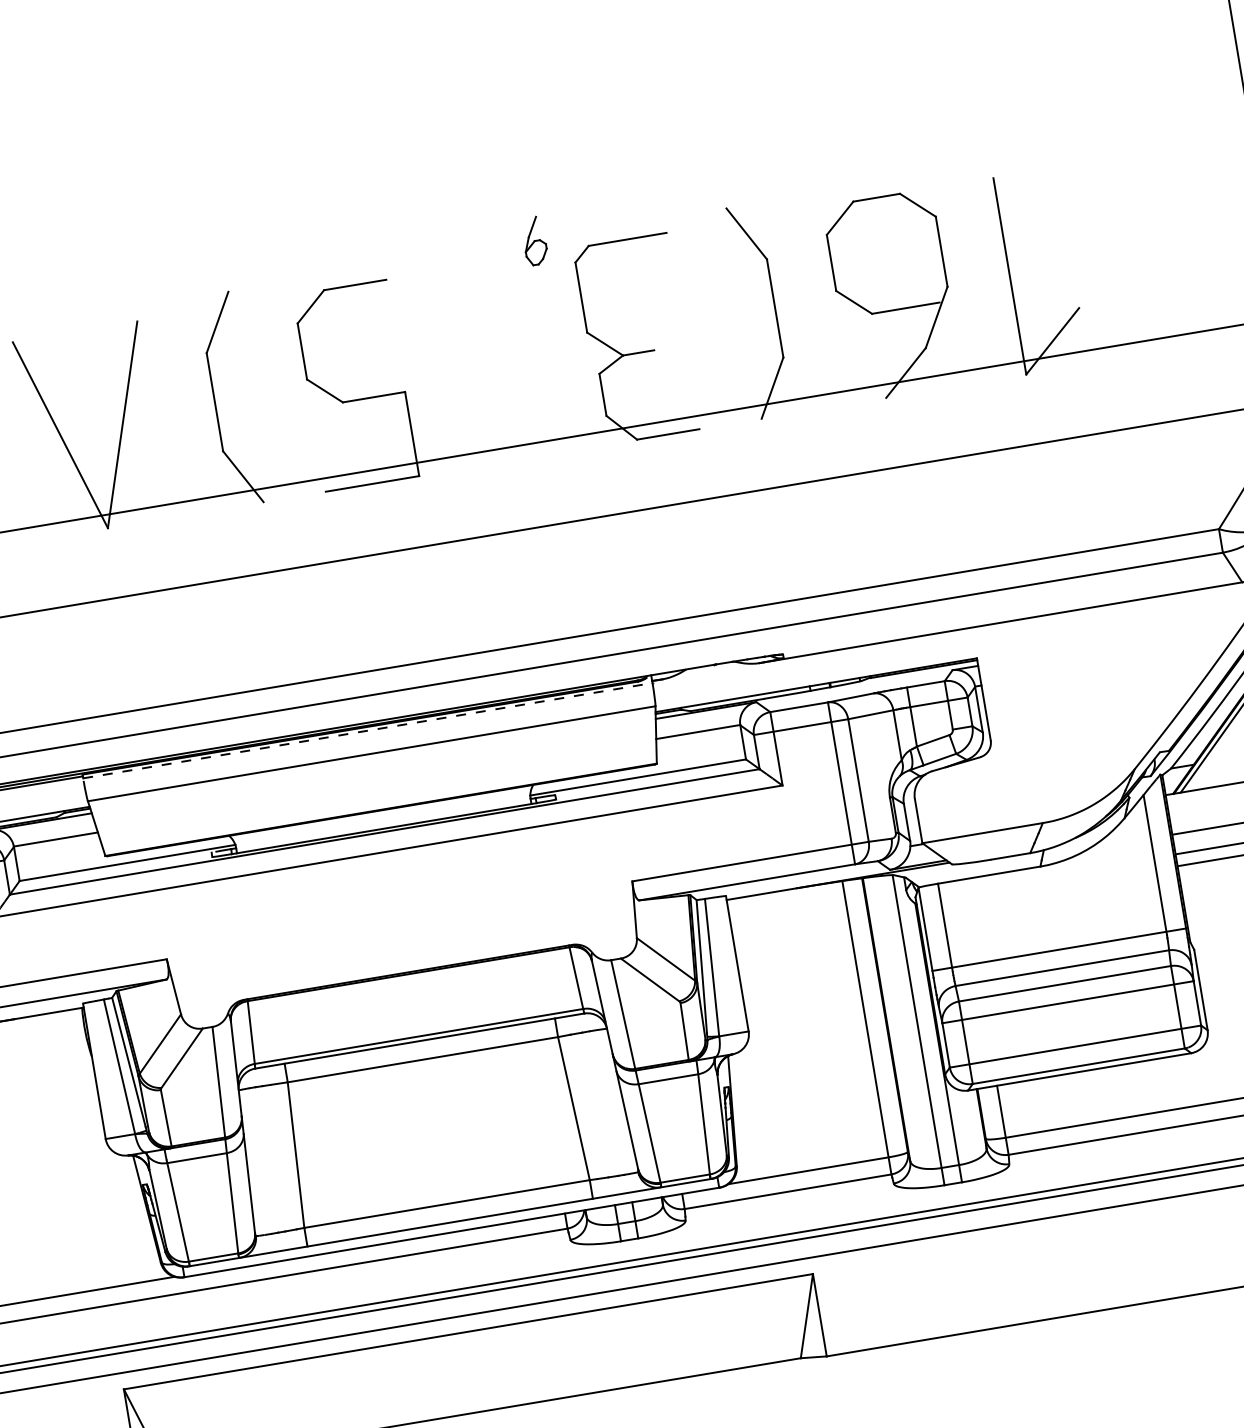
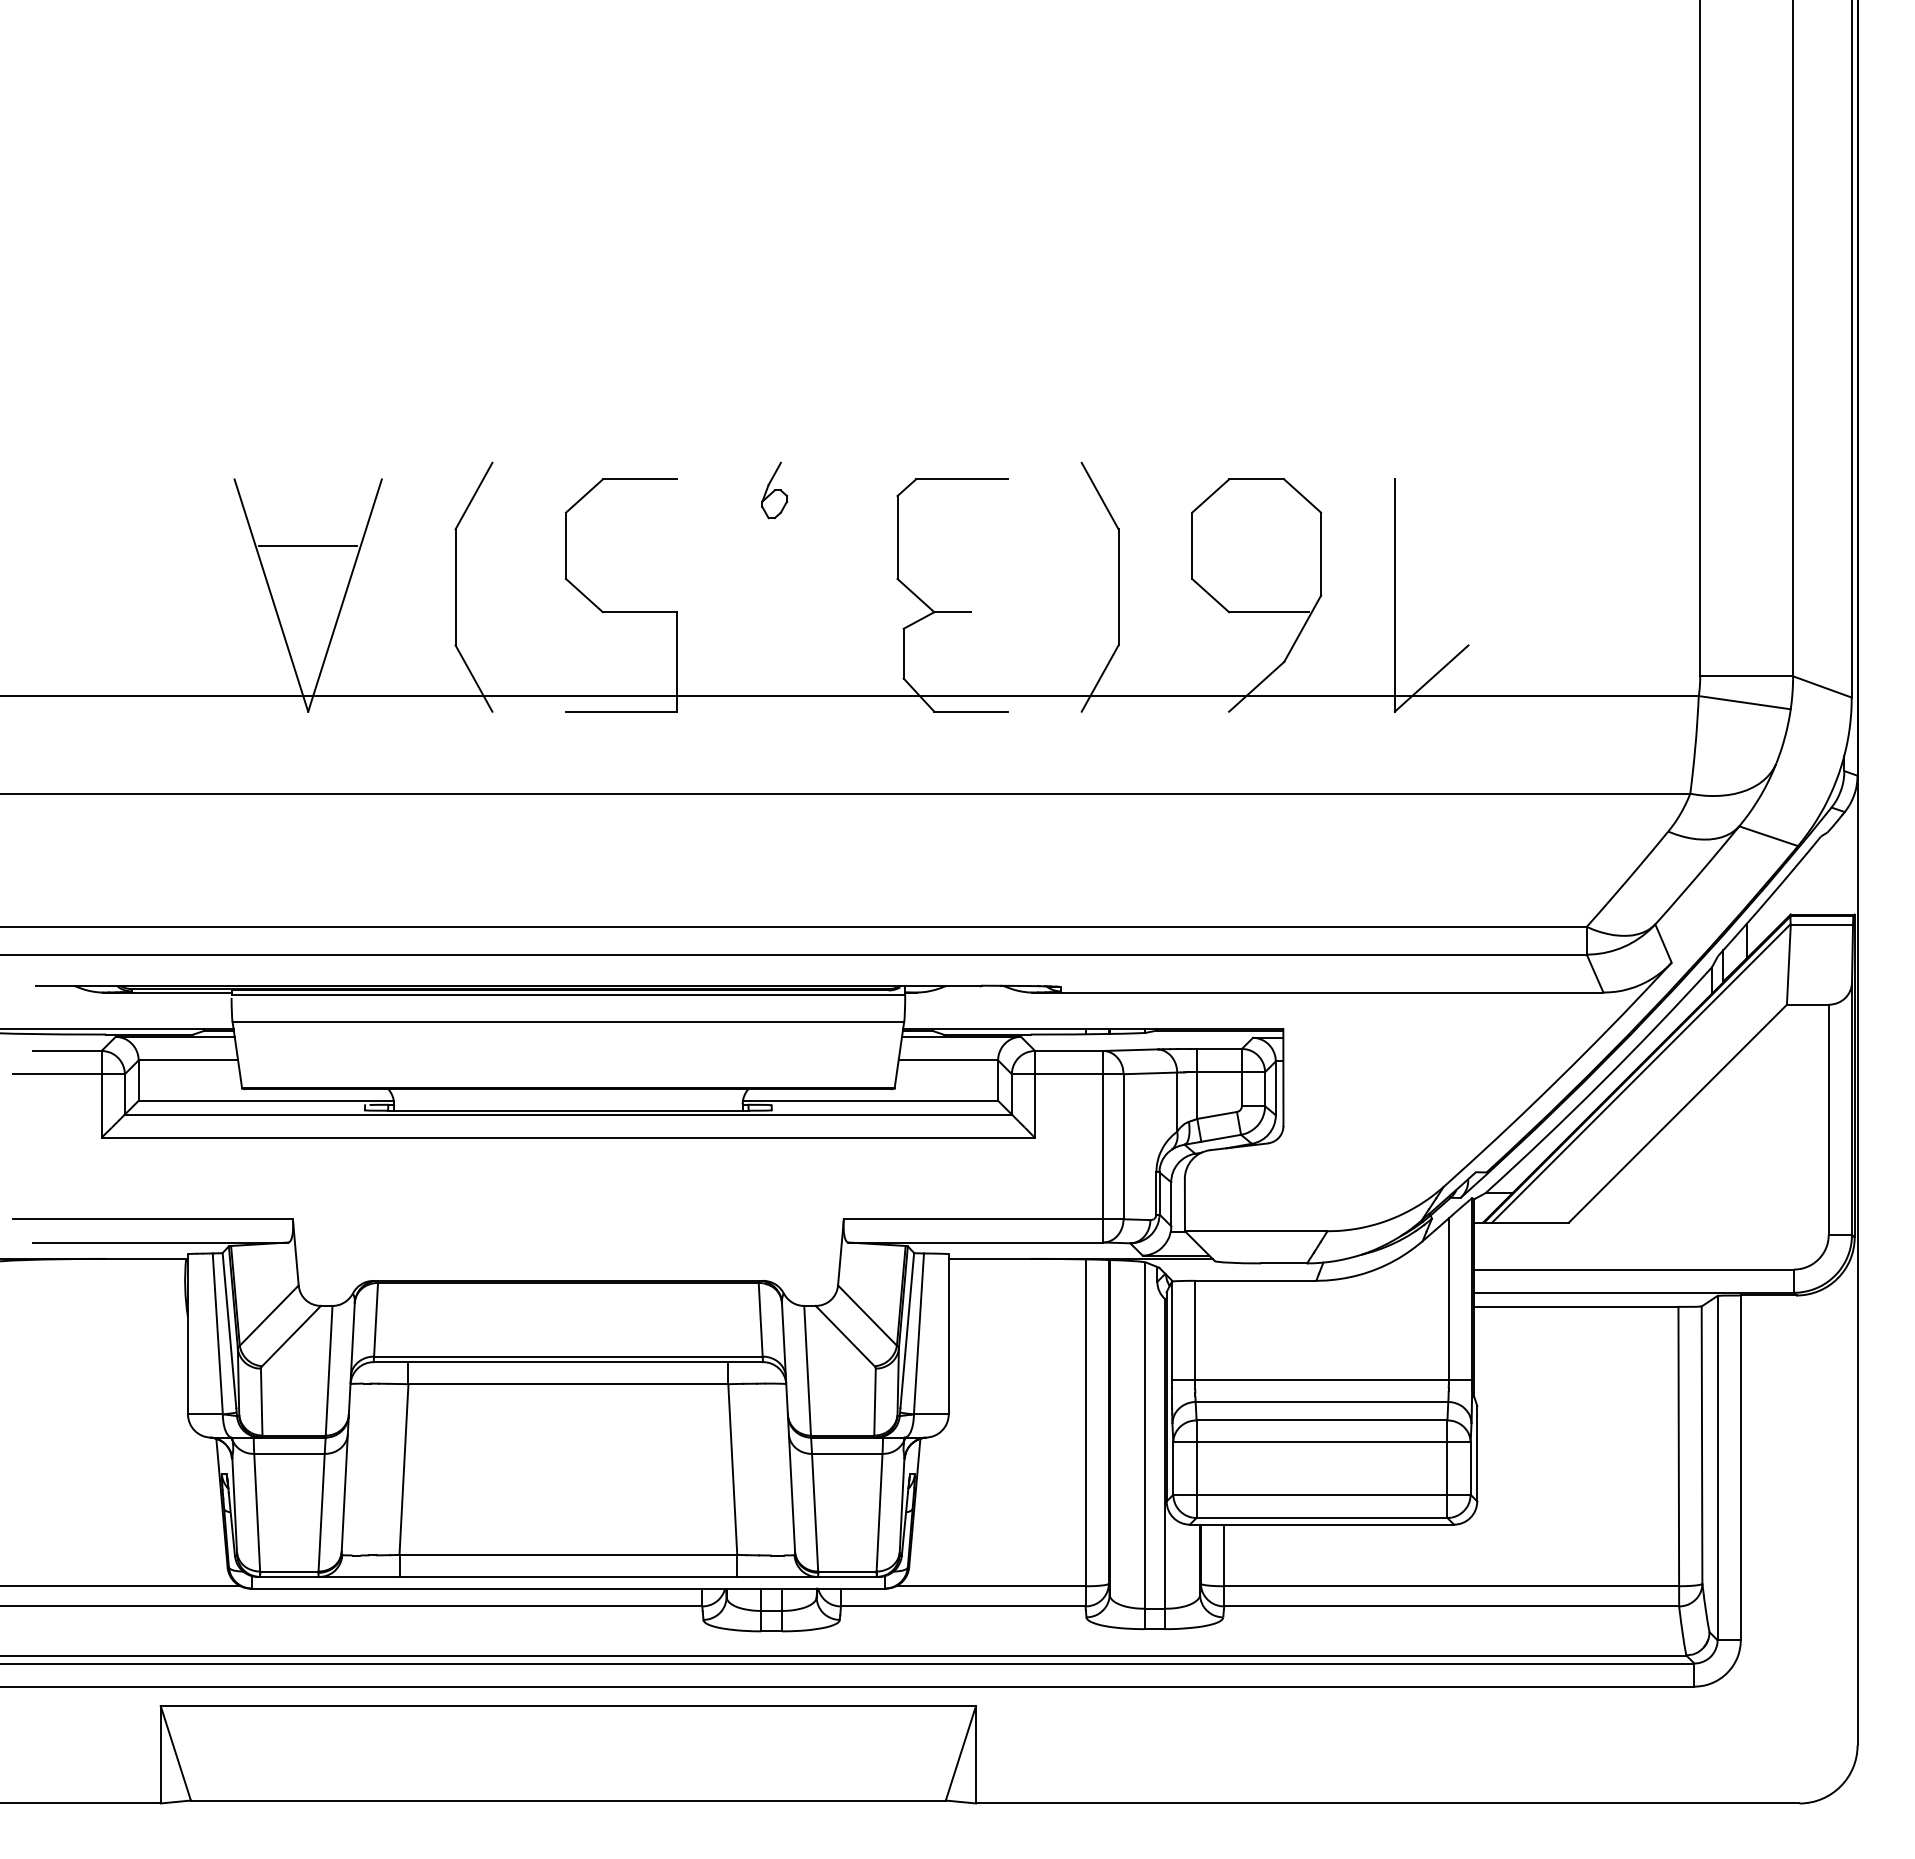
part: (534, 241) -> (774, 490), moved
line: (84, 387) -> (308, 545), added
line: (367, 730) -> (568, 994), dashed -> solid

